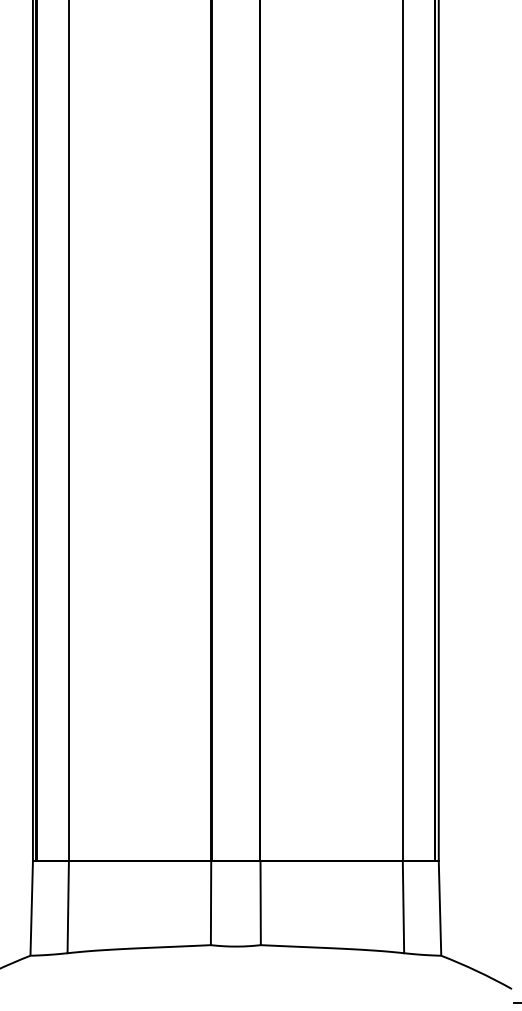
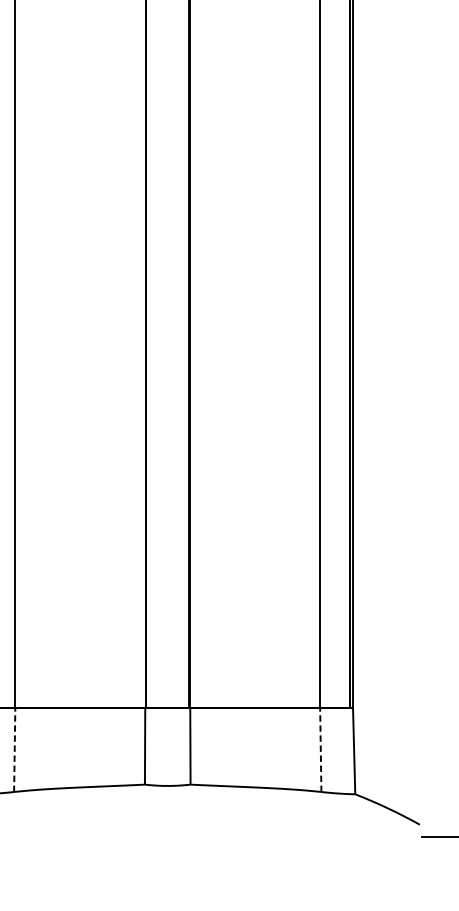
line: (68, 907) -> (14, 750), solid -> dashed
line: (403, 907) -> (320, 750), solid -> dashed

